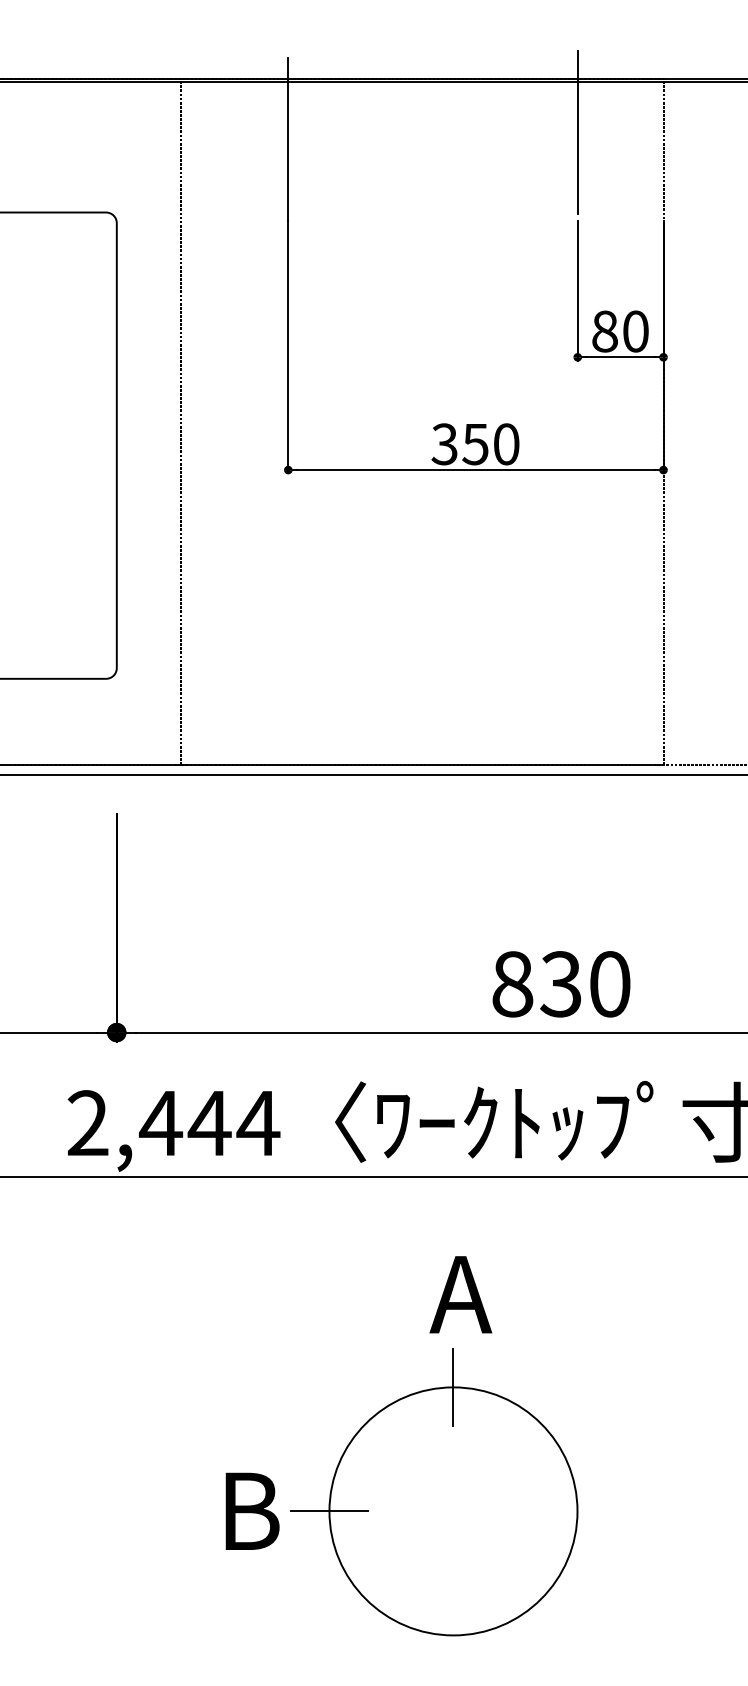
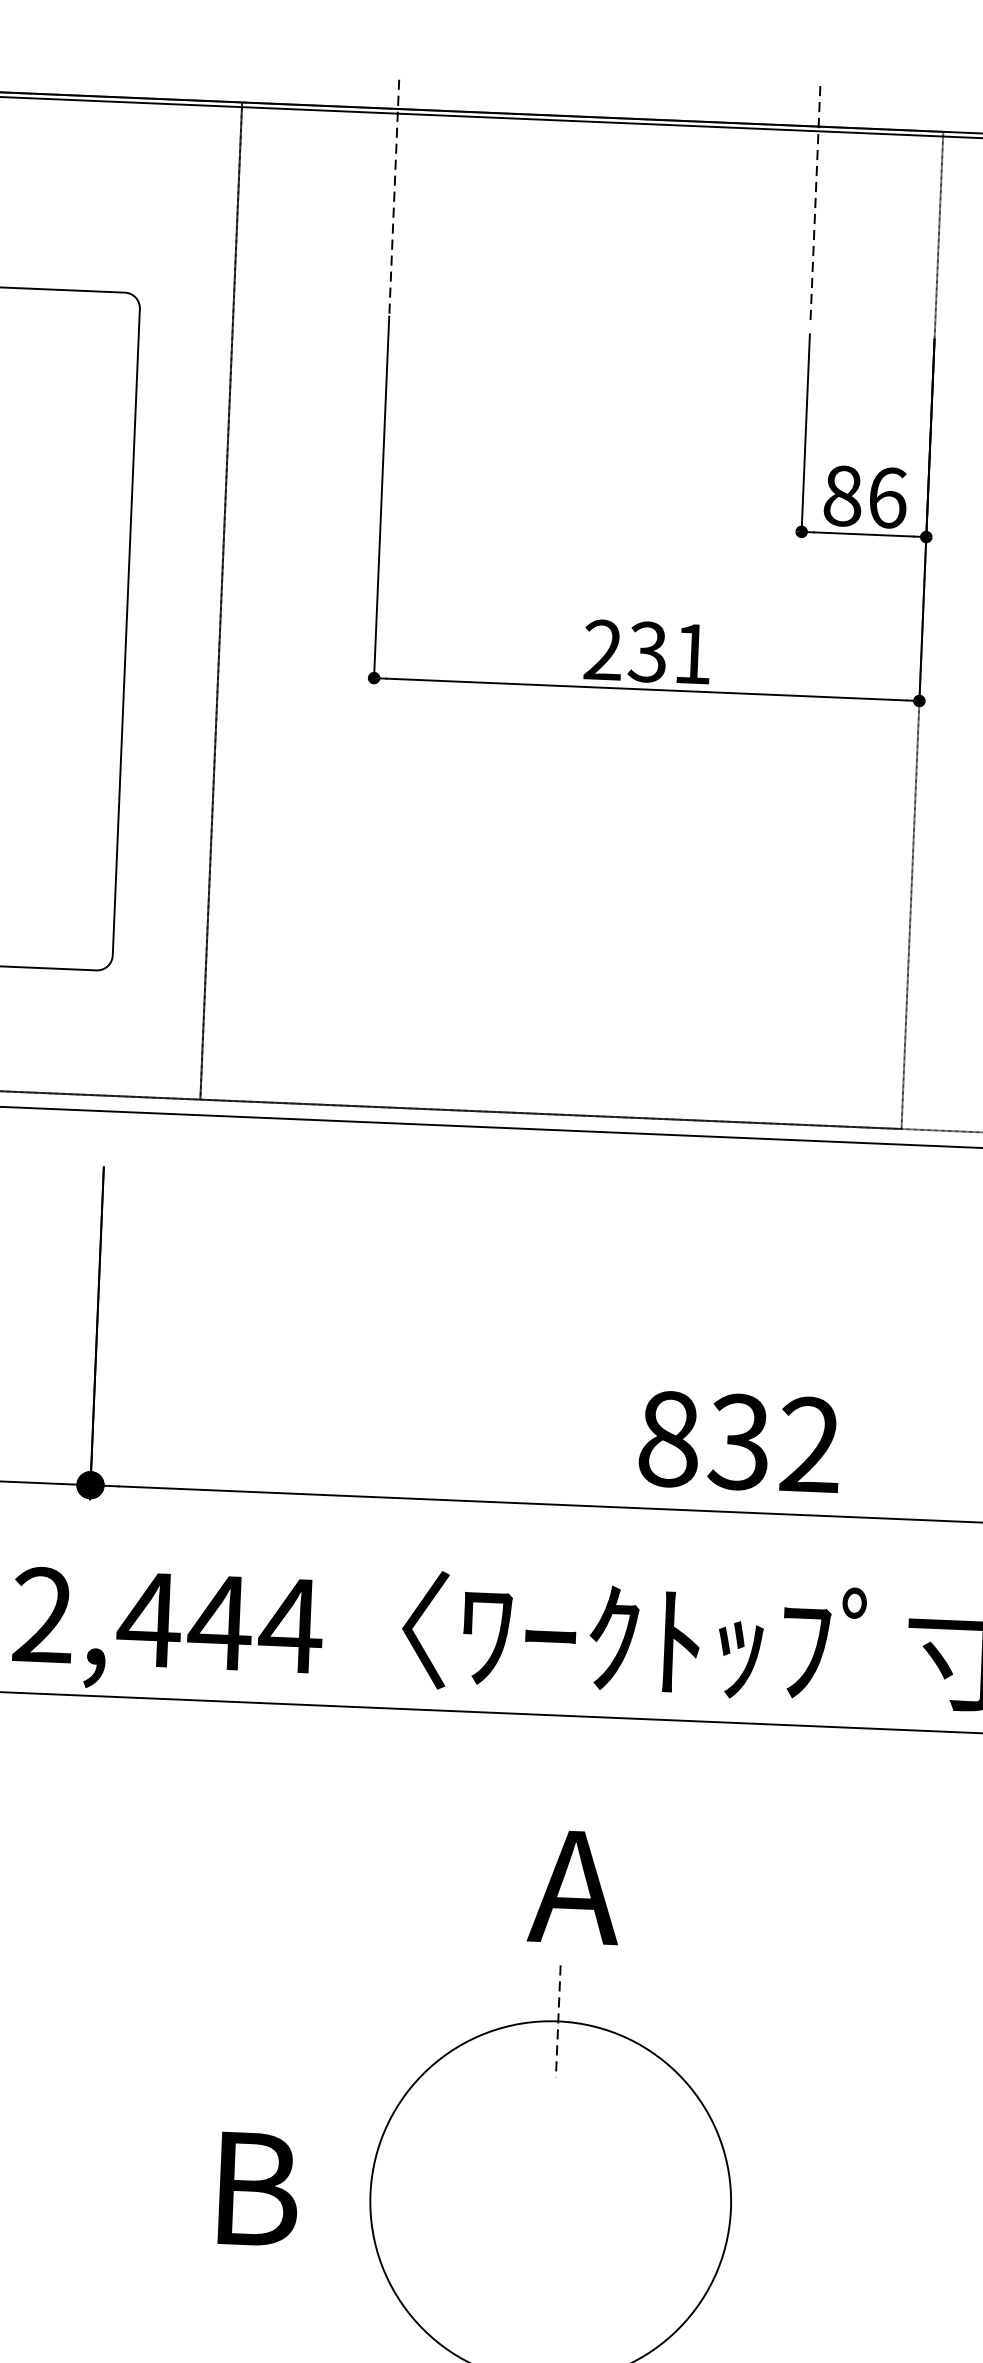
line: (577, 132) -> (814, 205), solid -> dashed
line: (288, 139) -> (394, 197), solid -> dashed
text: (635, 331) -> (887, 497), 80 -> 86
text: (475, 444) -> (647, 652), 350 -> 231
text: (609, 984) -> (809, 1445), 830 -> 832
line: (453, 1387) -> (558, 2021), solid -> dashed
line: (329, 1511) -> (370, 2194), removed

